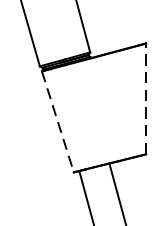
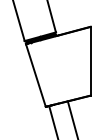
line: (145, 97) -> (90, 60), dashed -> solid
line: (57, 121) -> (35, 75), dashed -> solid

